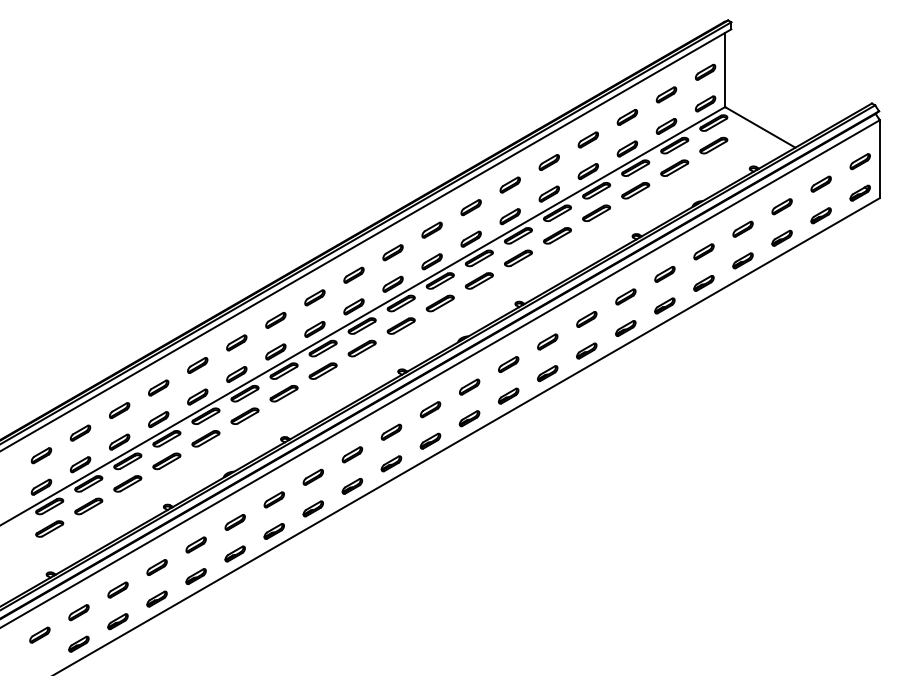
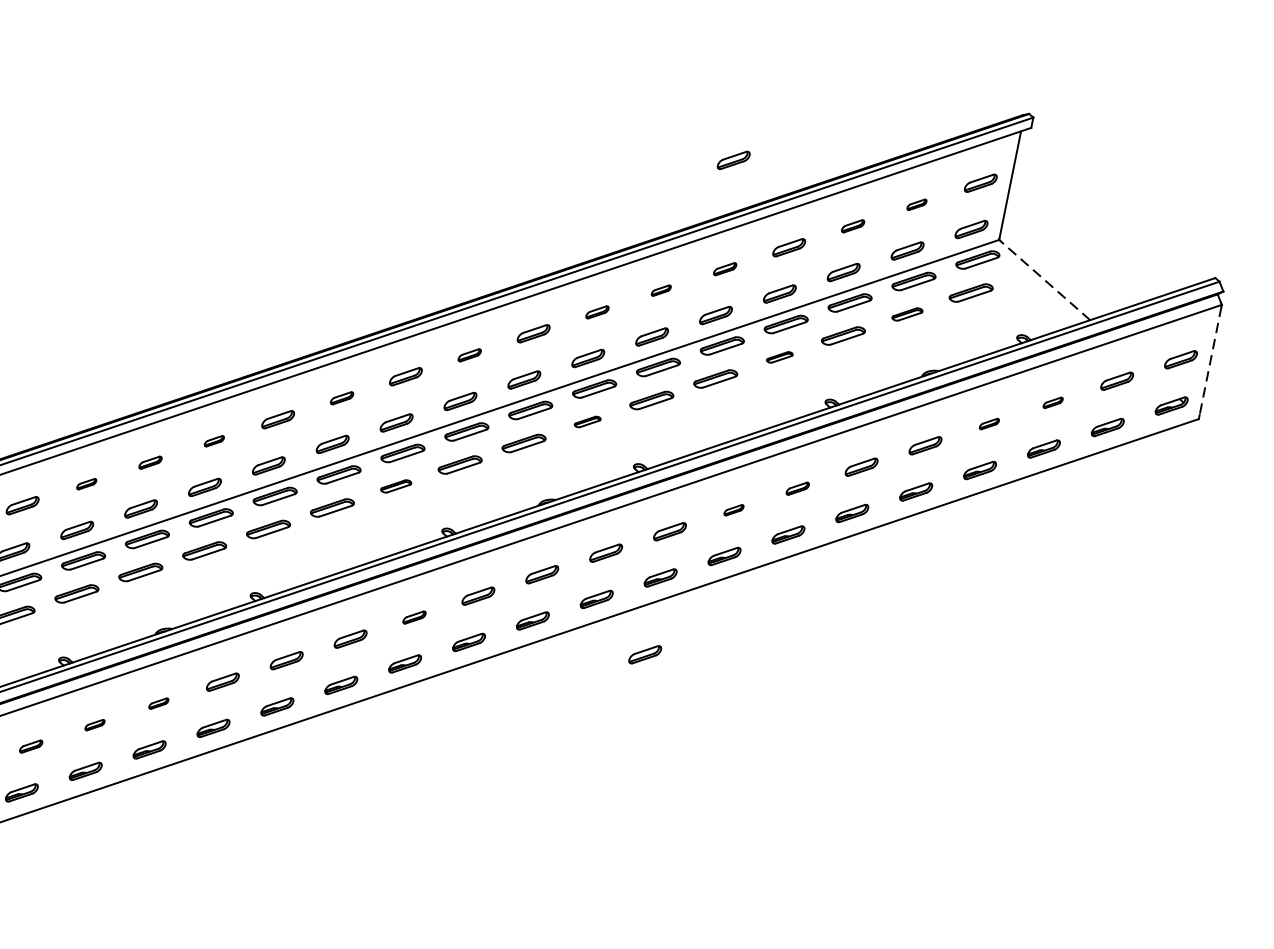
part: (540, 89) -> (733, 159), added
part: (666, 94) -> (917, 204), size x0.6
part: (627, 117) -> (853, 226), size x0.7
line: (760, 127) -> (1045, 280), solid -> dashed
line: (879, 158) -> (1210, 360), solid -> dashed
part: (548, 162) -> (724, 268), size x0.7
part: (674, 167) -> (907, 313), size x0.7
part: (509, 184) -> (660, 289), size x0.6
part: (781, 206) -> (1052, 402), size x0.6
part: (470, 207) -> (596, 311), size x0.7
part: (596, 212) -> (779, 356), size x0.6
part: (742, 228) -> (988, 422), size x0.6
part: (392, 252) -> (469, 354), size x0.7
part: (478, 280) -> (586, 421), size x0.6
part: (625, 296) -> (797, 487), size x0.7
part: (314, 297) -> (341, 397), size x0.7
part: (586, 319) -> (733, 510), size x0.6
part: (236, 342) -> (213, 440), size x0.6
part: (361, 348) -> (395, 486), size x0.7
part: (197, 365) -> (150, 462), size x0.7
part: (158, 387) -> (86, 483), size x0.6
part: (547, 425) -> (645, 653), added
part: (391, 431) -> (414, 616), size x0.7
part: (234, 522) -> (157, 703), size x0.6
part: (195, 544) -> (94, 724), size x0.6
part: (156, 567) -> (30, 746), size x0.7

